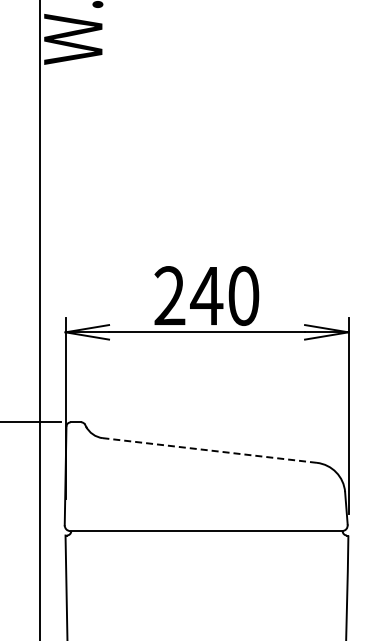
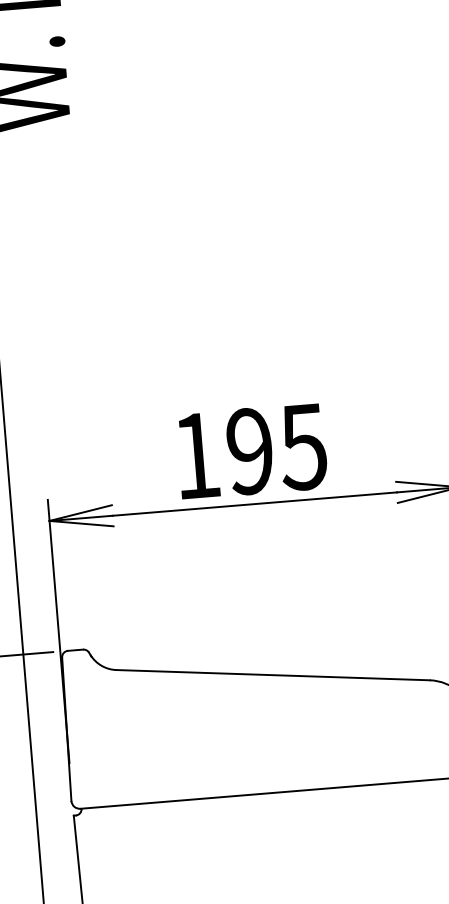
text: (206, 295) -> (249, 450), 240 -> 195
line: (209, 450) -> (272, 675), dashed -> solid

